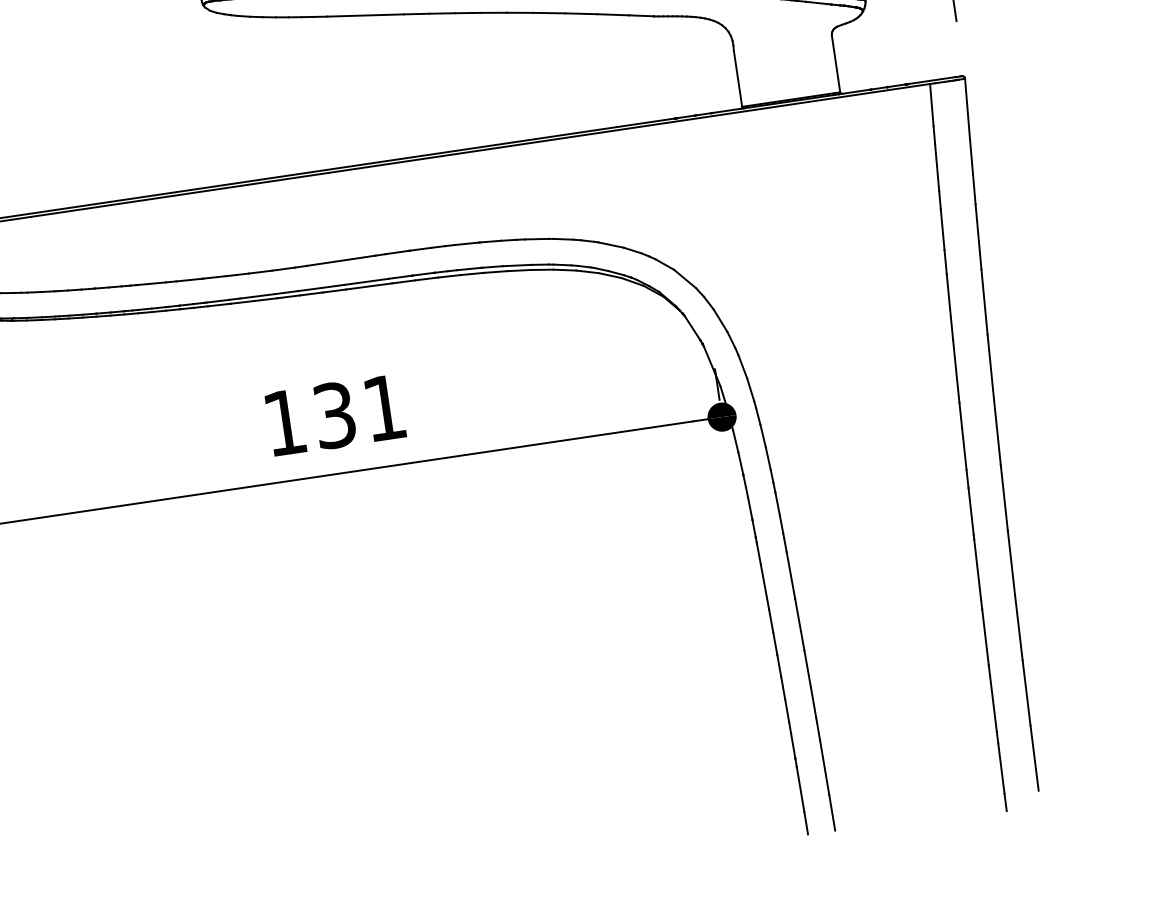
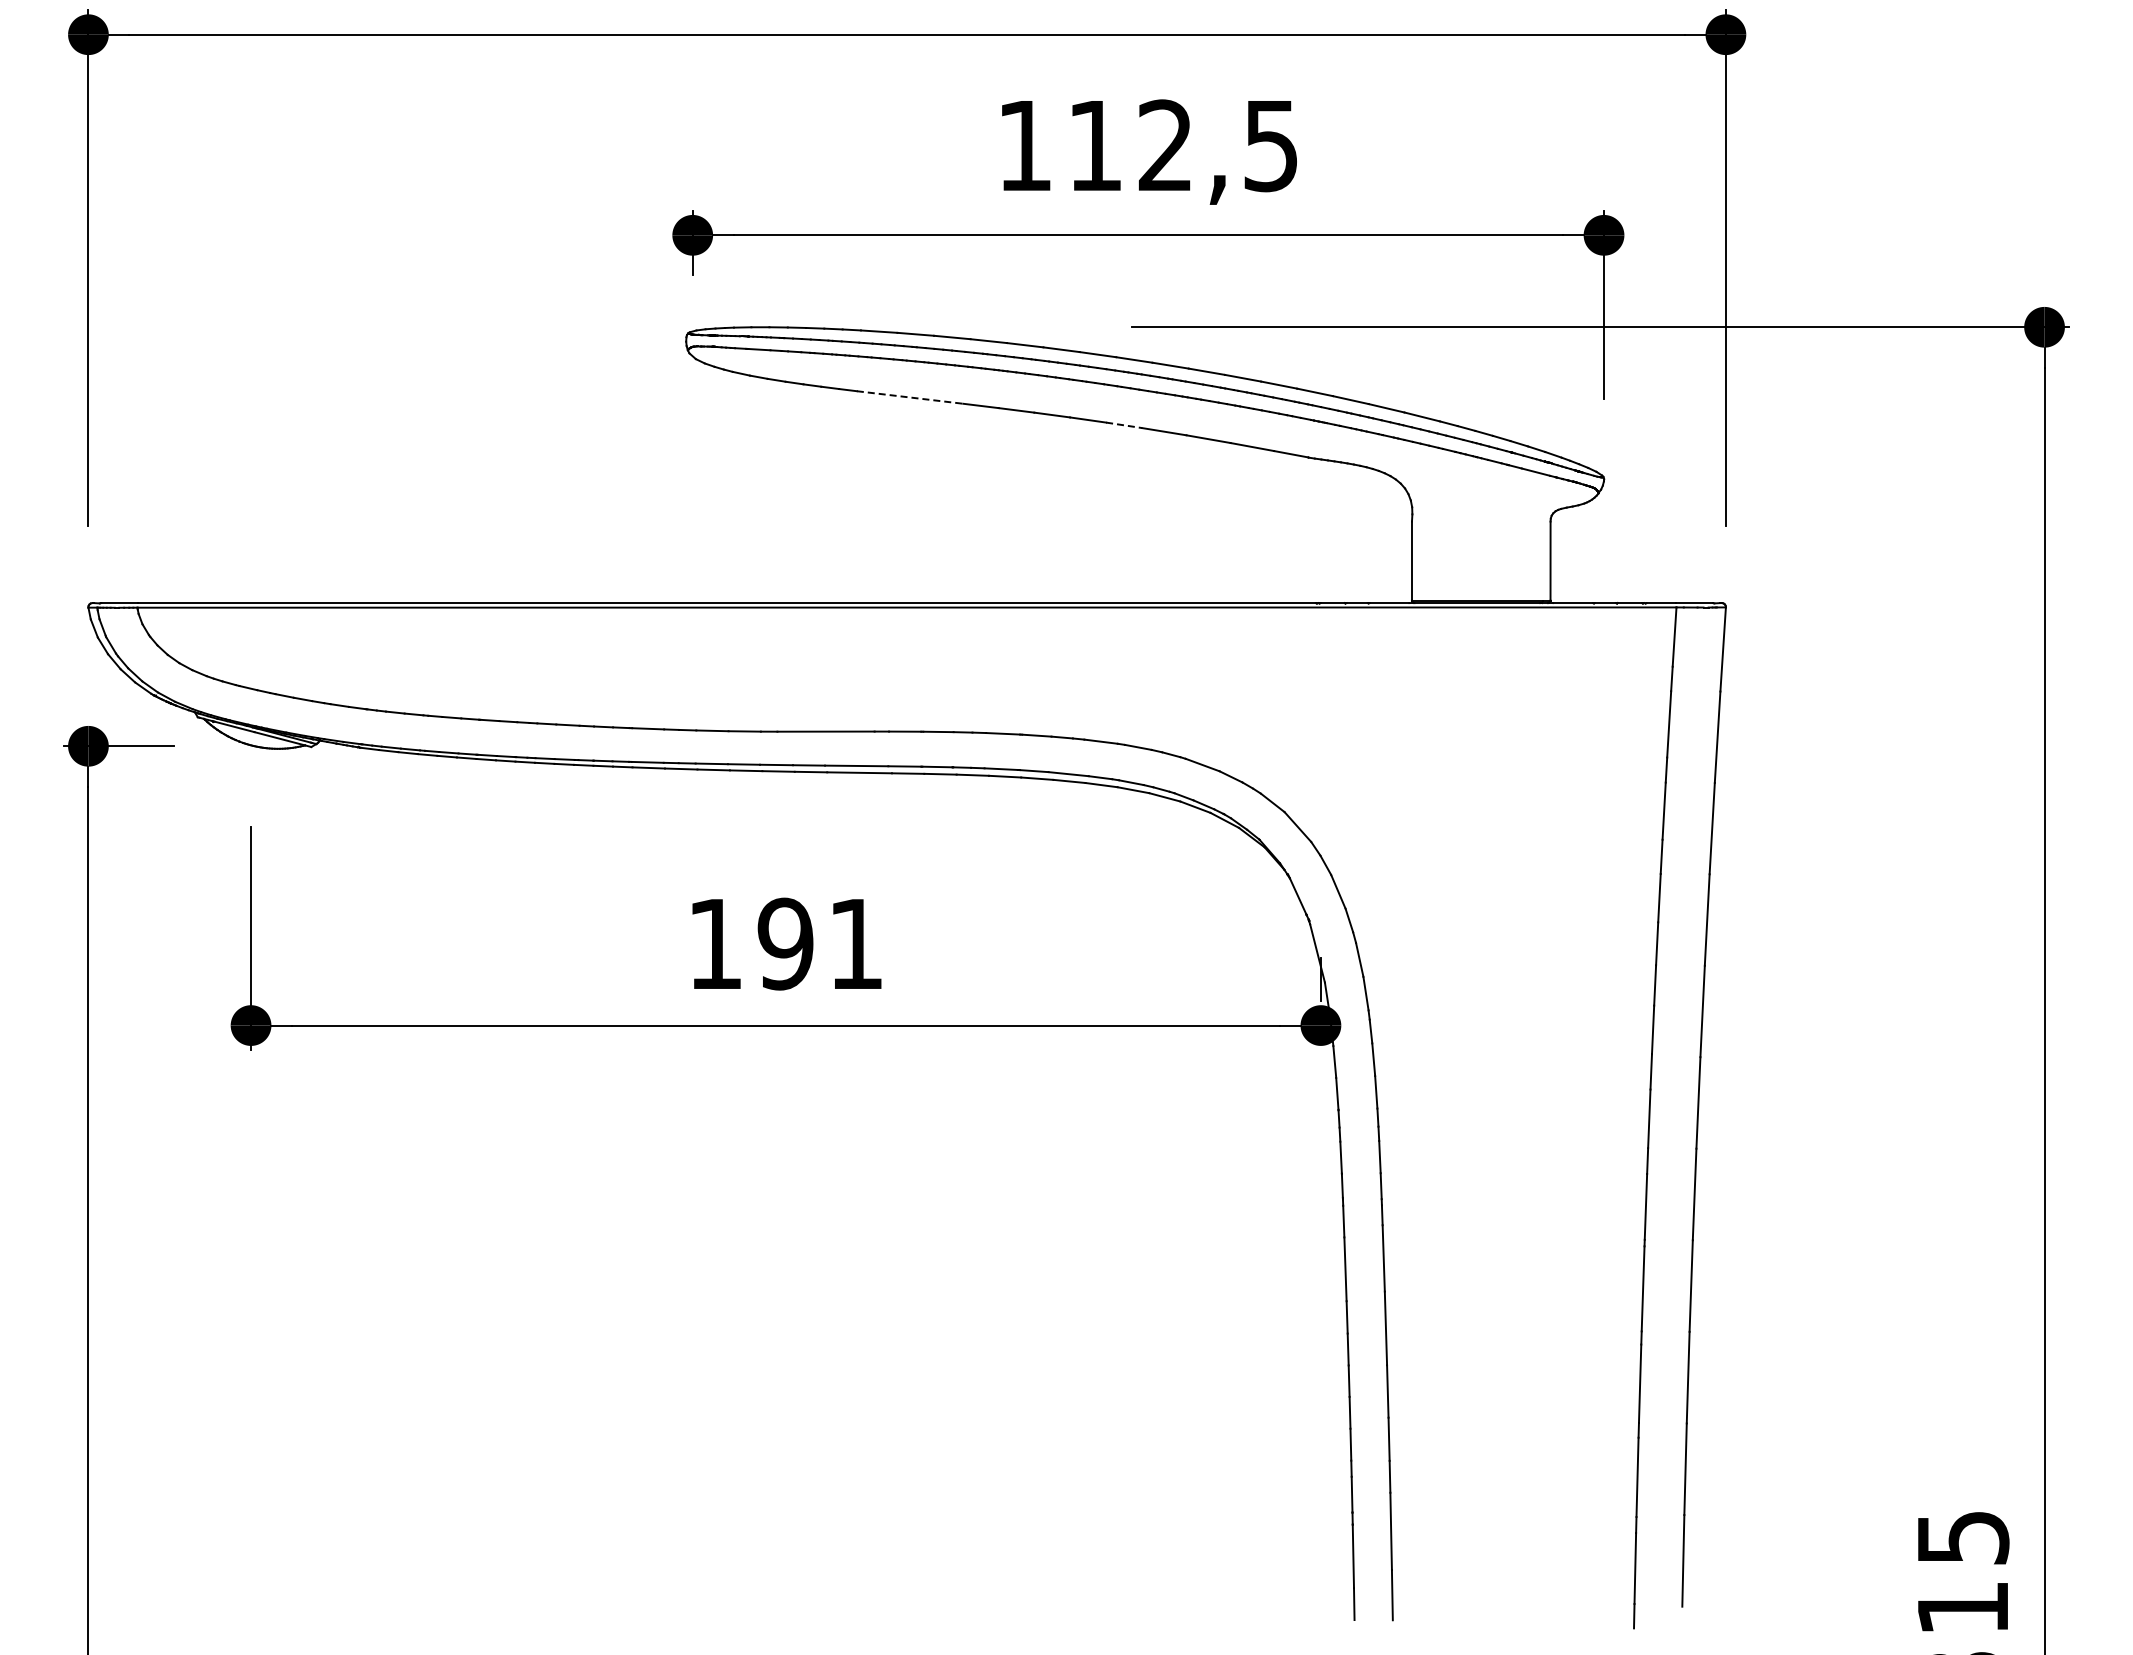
line: (520, 12) -> (1124, 425), solid -> dashed
line: (365, 15) -> (910, 397), solid -> dashed
text: (334, 414) -> (785, 943), 131 -> 191

